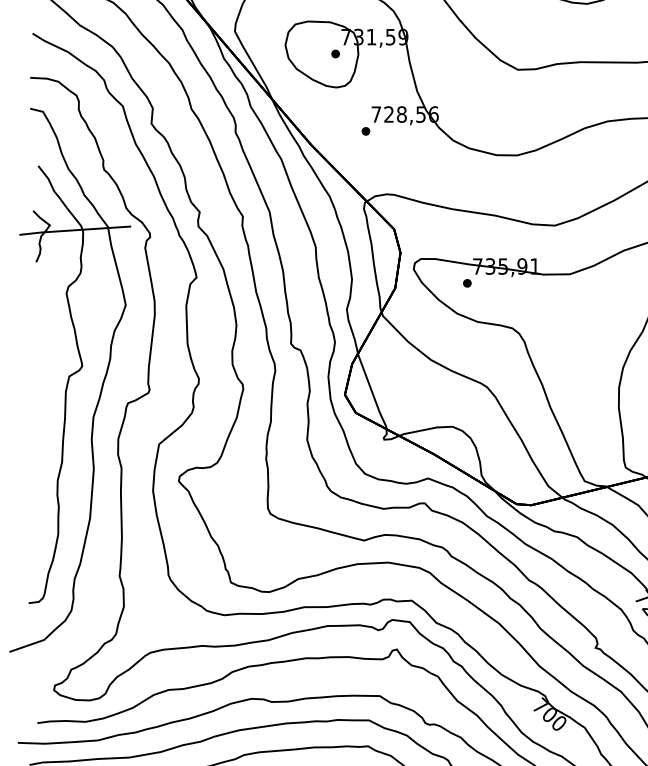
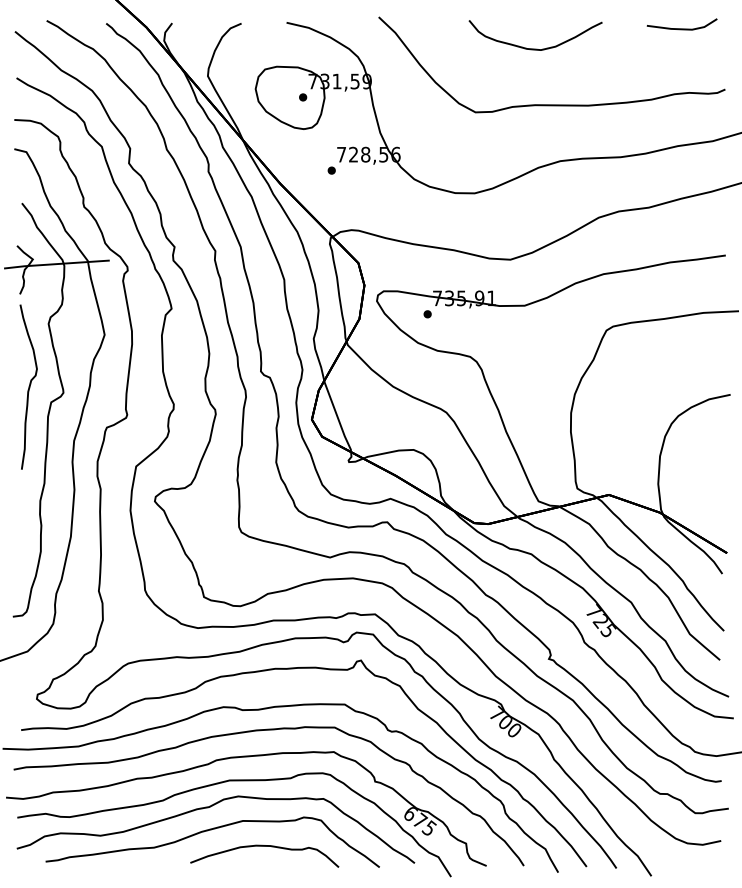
curve: (45, 359) -> (28, 386), added

